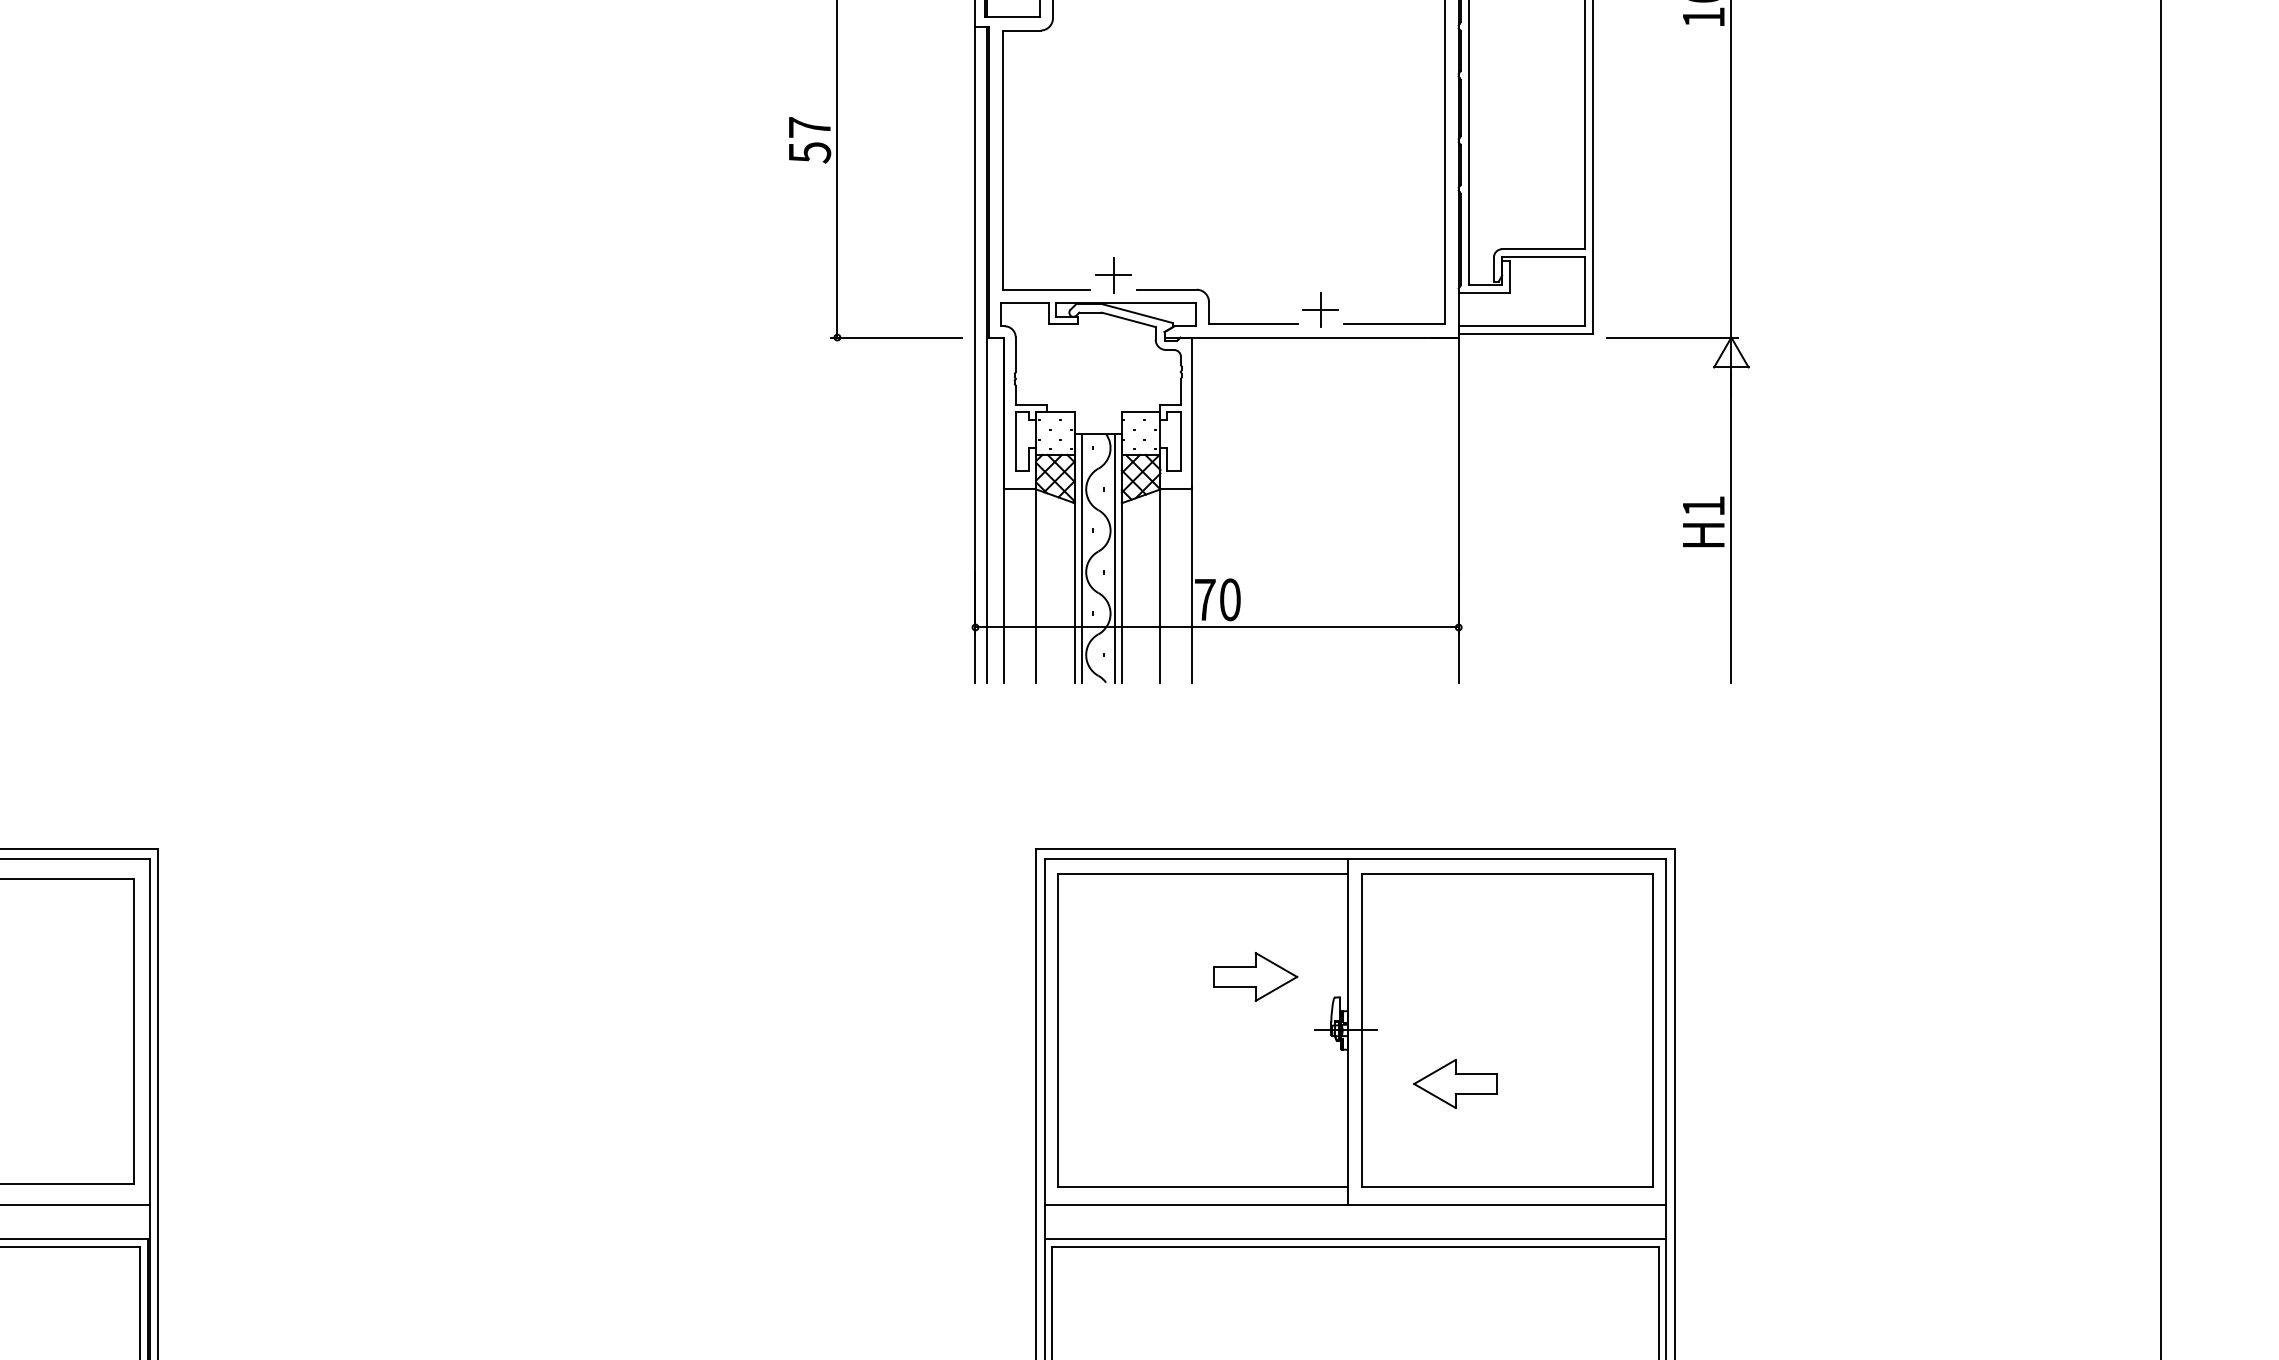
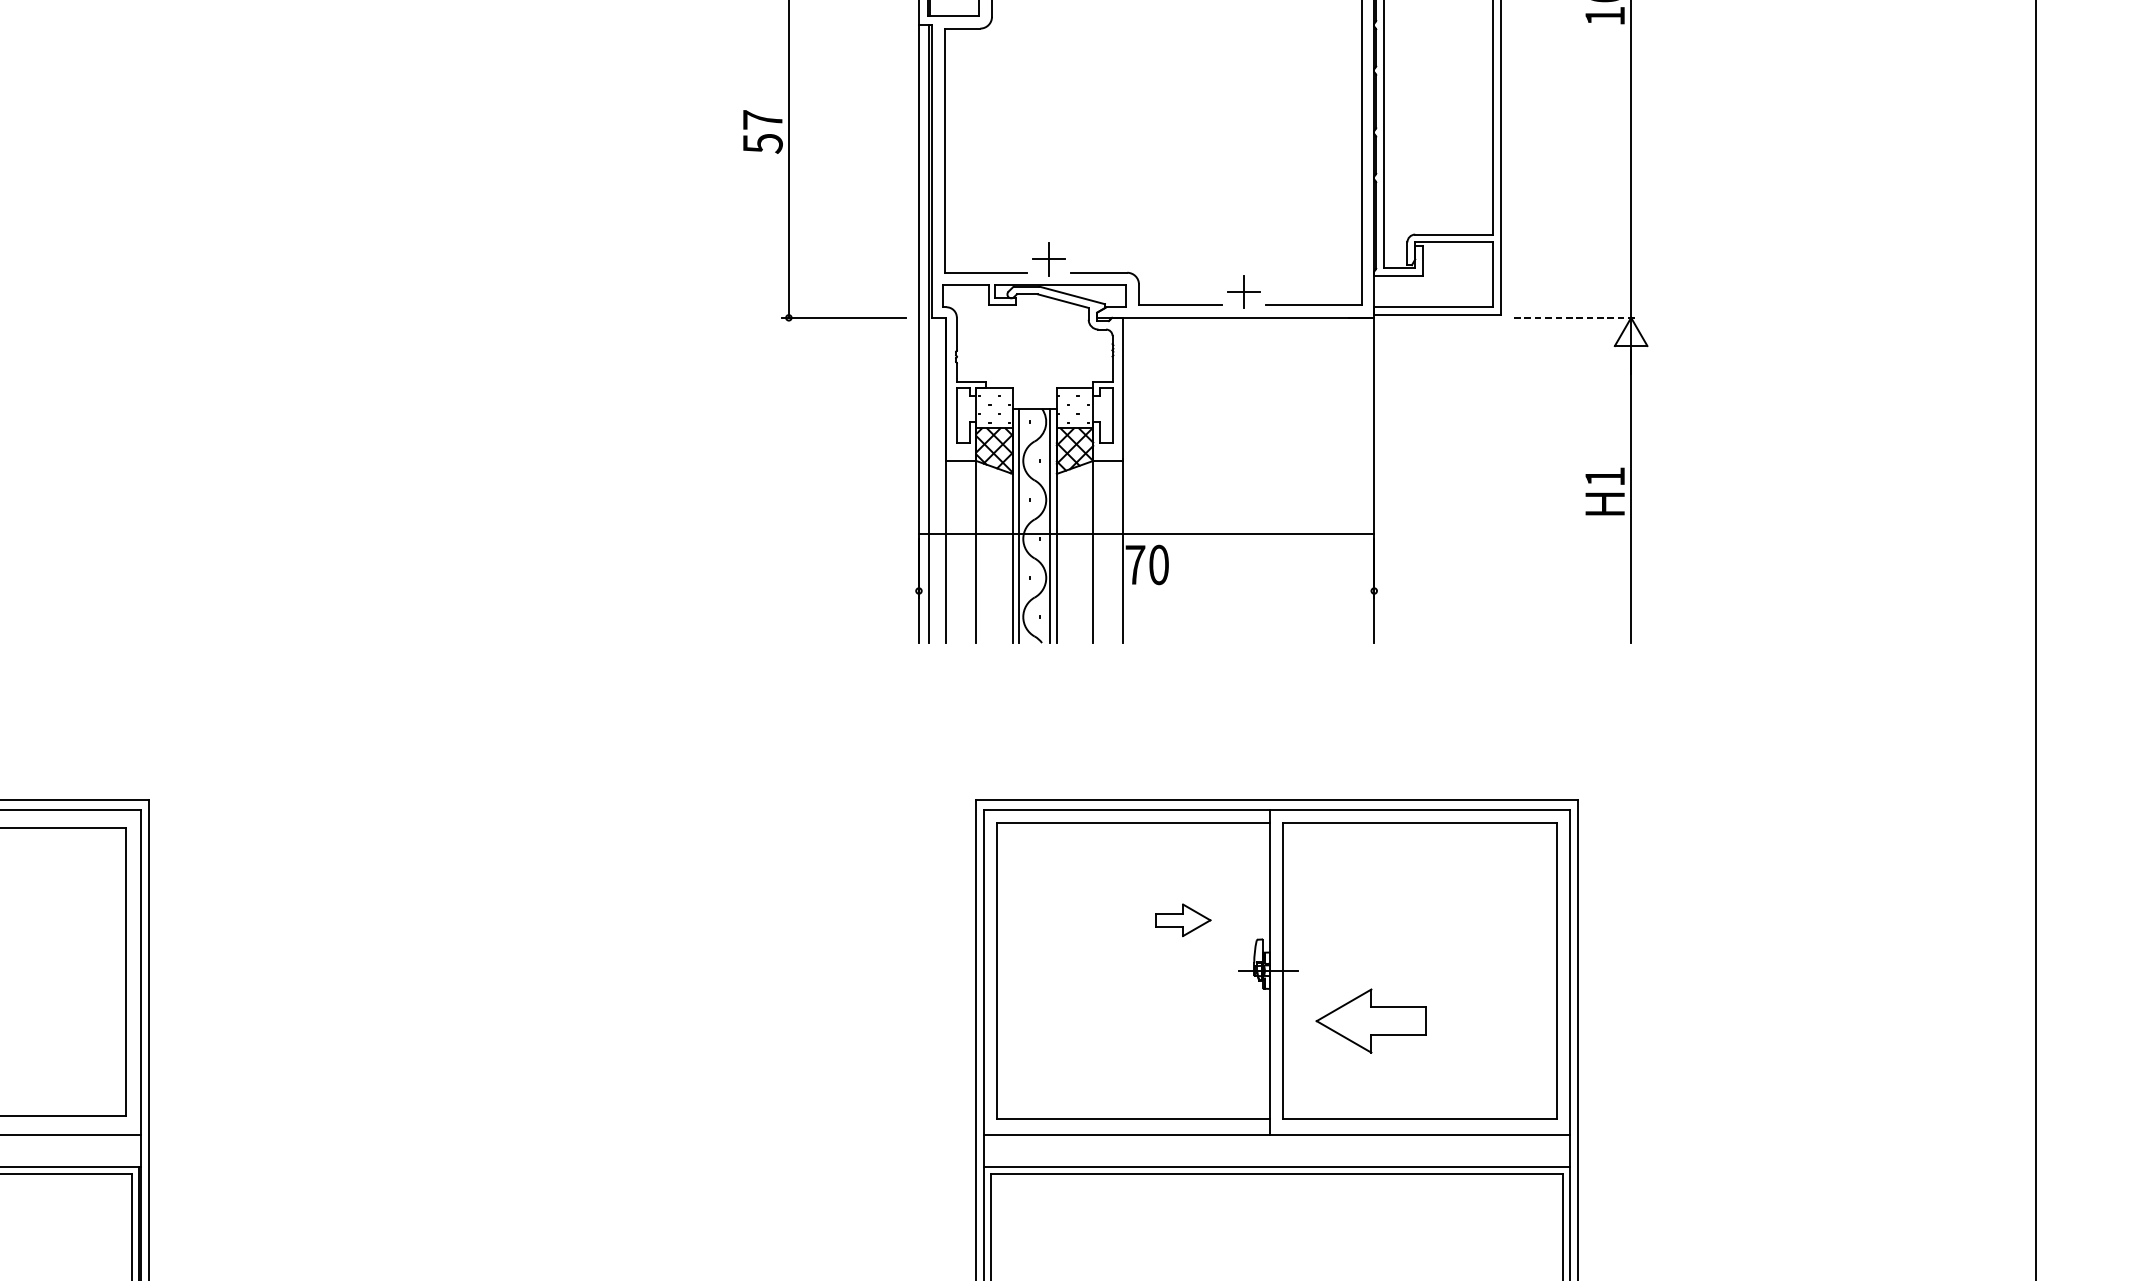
line: (1672, 337) -> (1575, 317), solid -> dashed
line: (1216, 627) -> (1146, 534), moved
part: (1255, 976) -> (1182, 919), size x0.7
part: (1455, 1083) -> (1371, 1020), size x1.4

